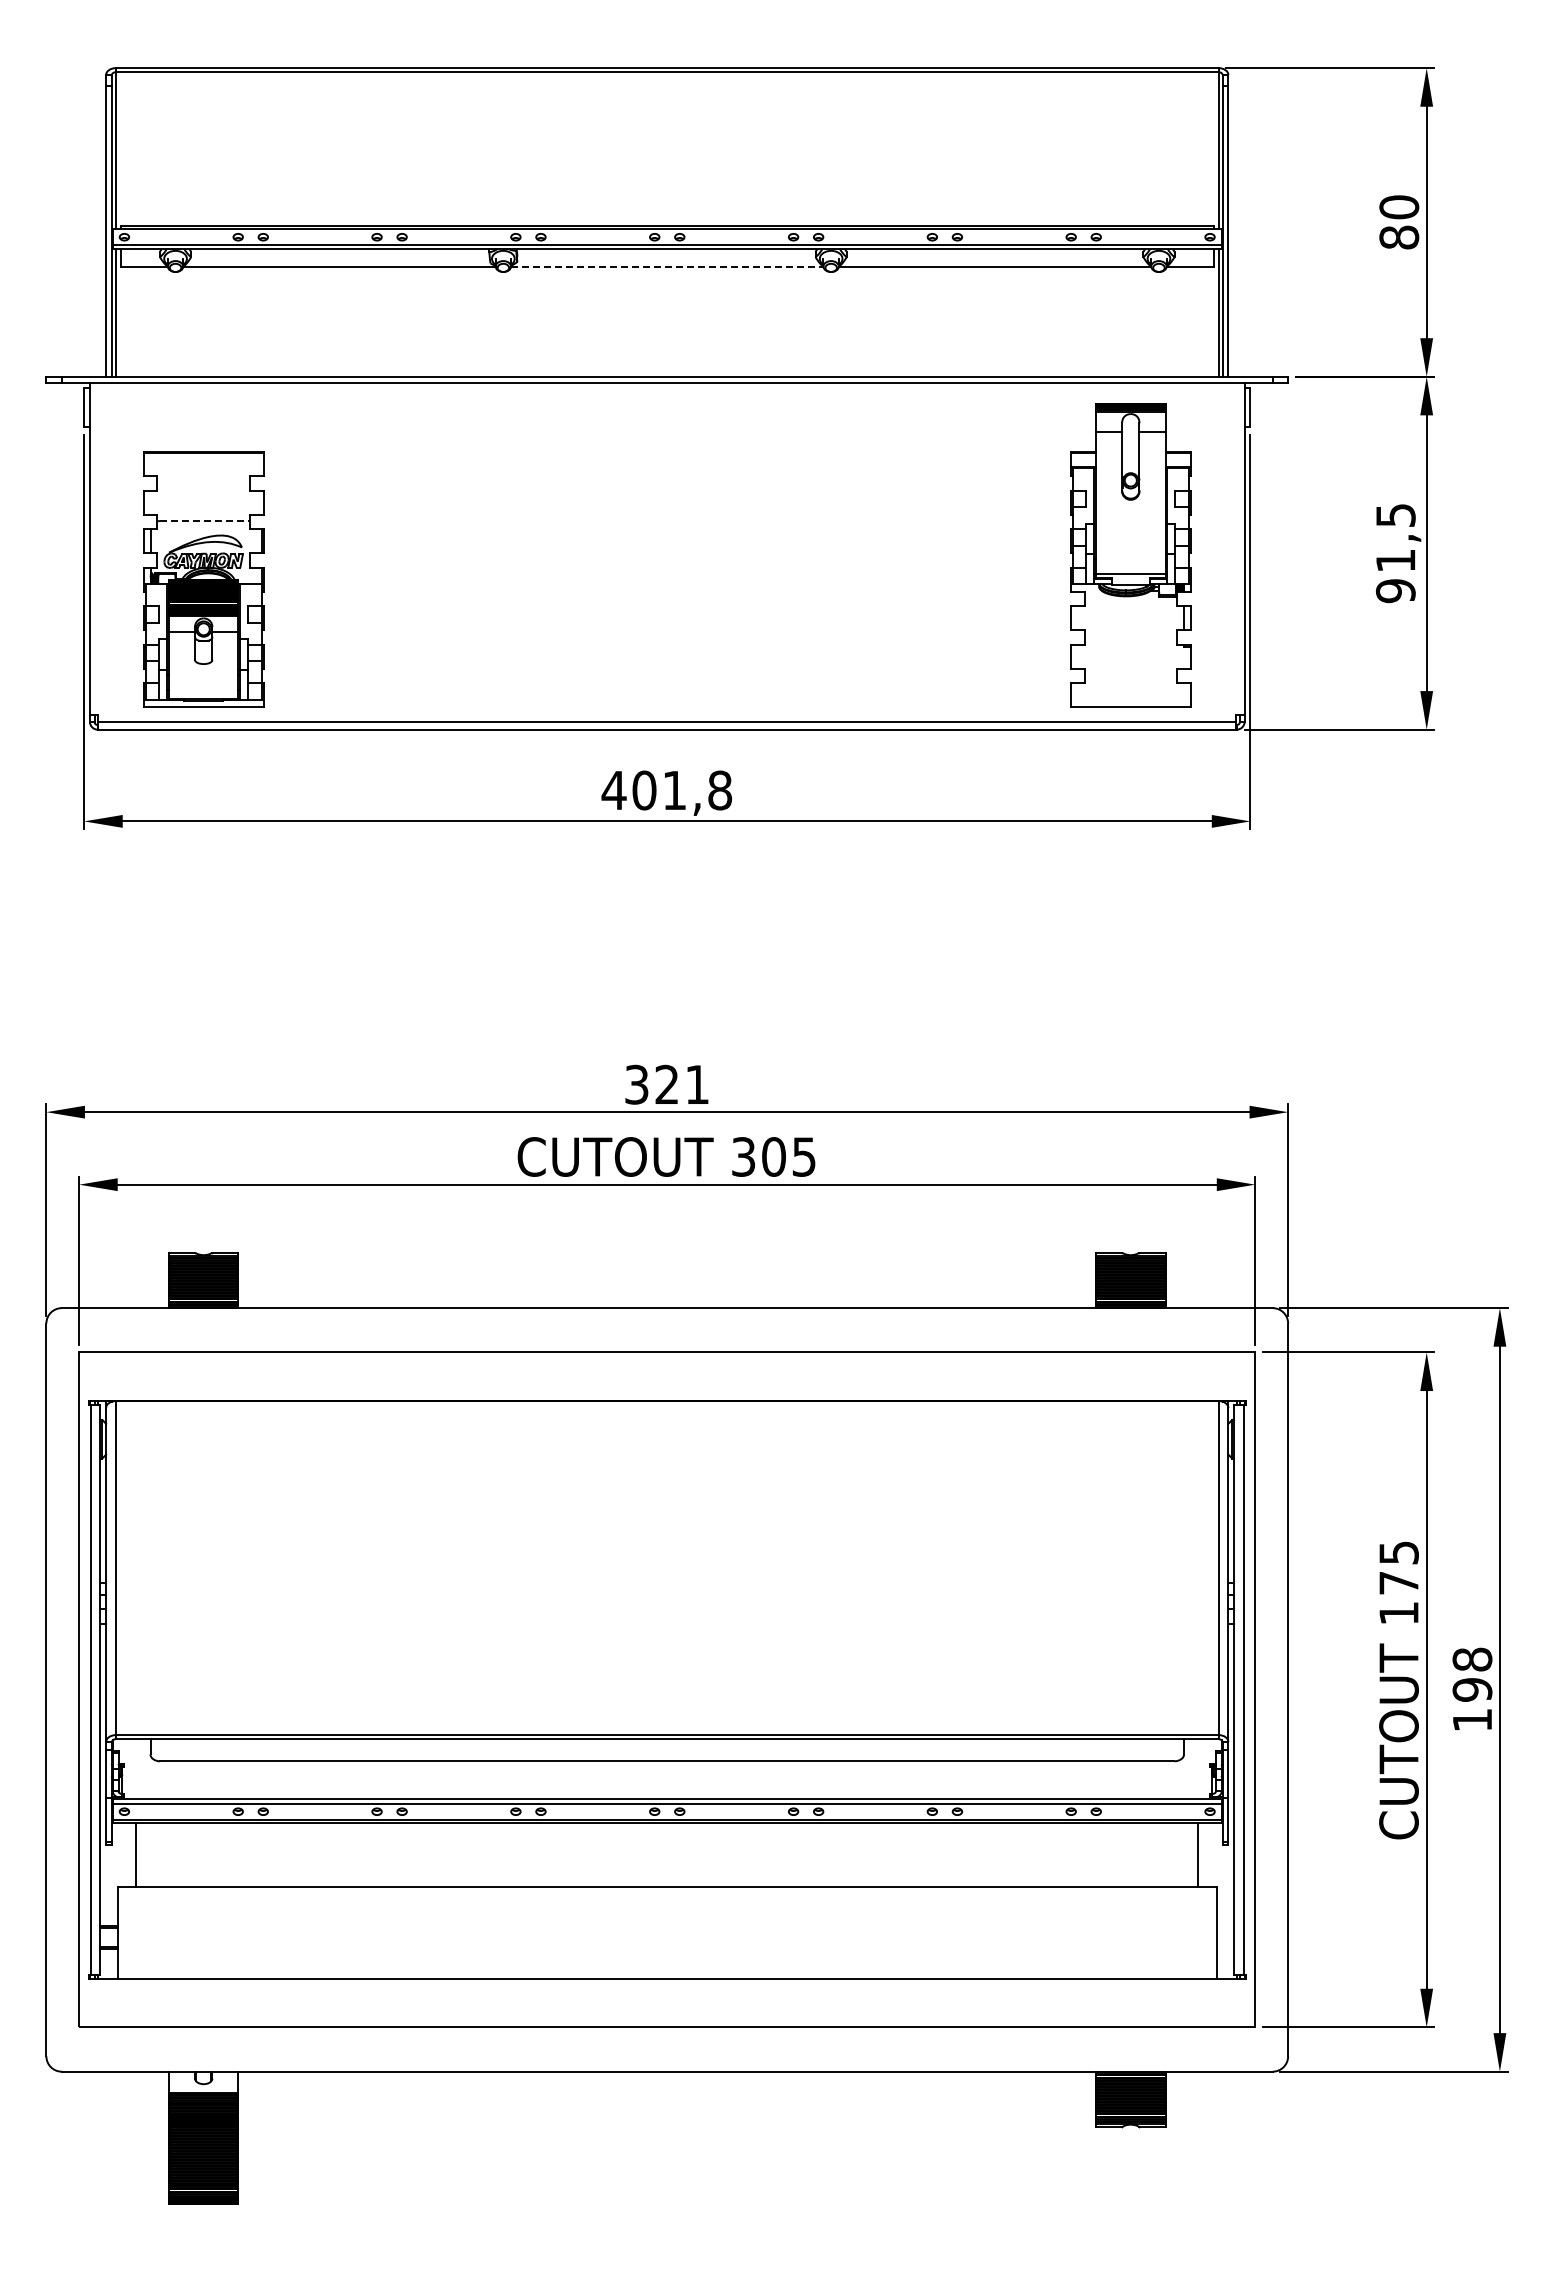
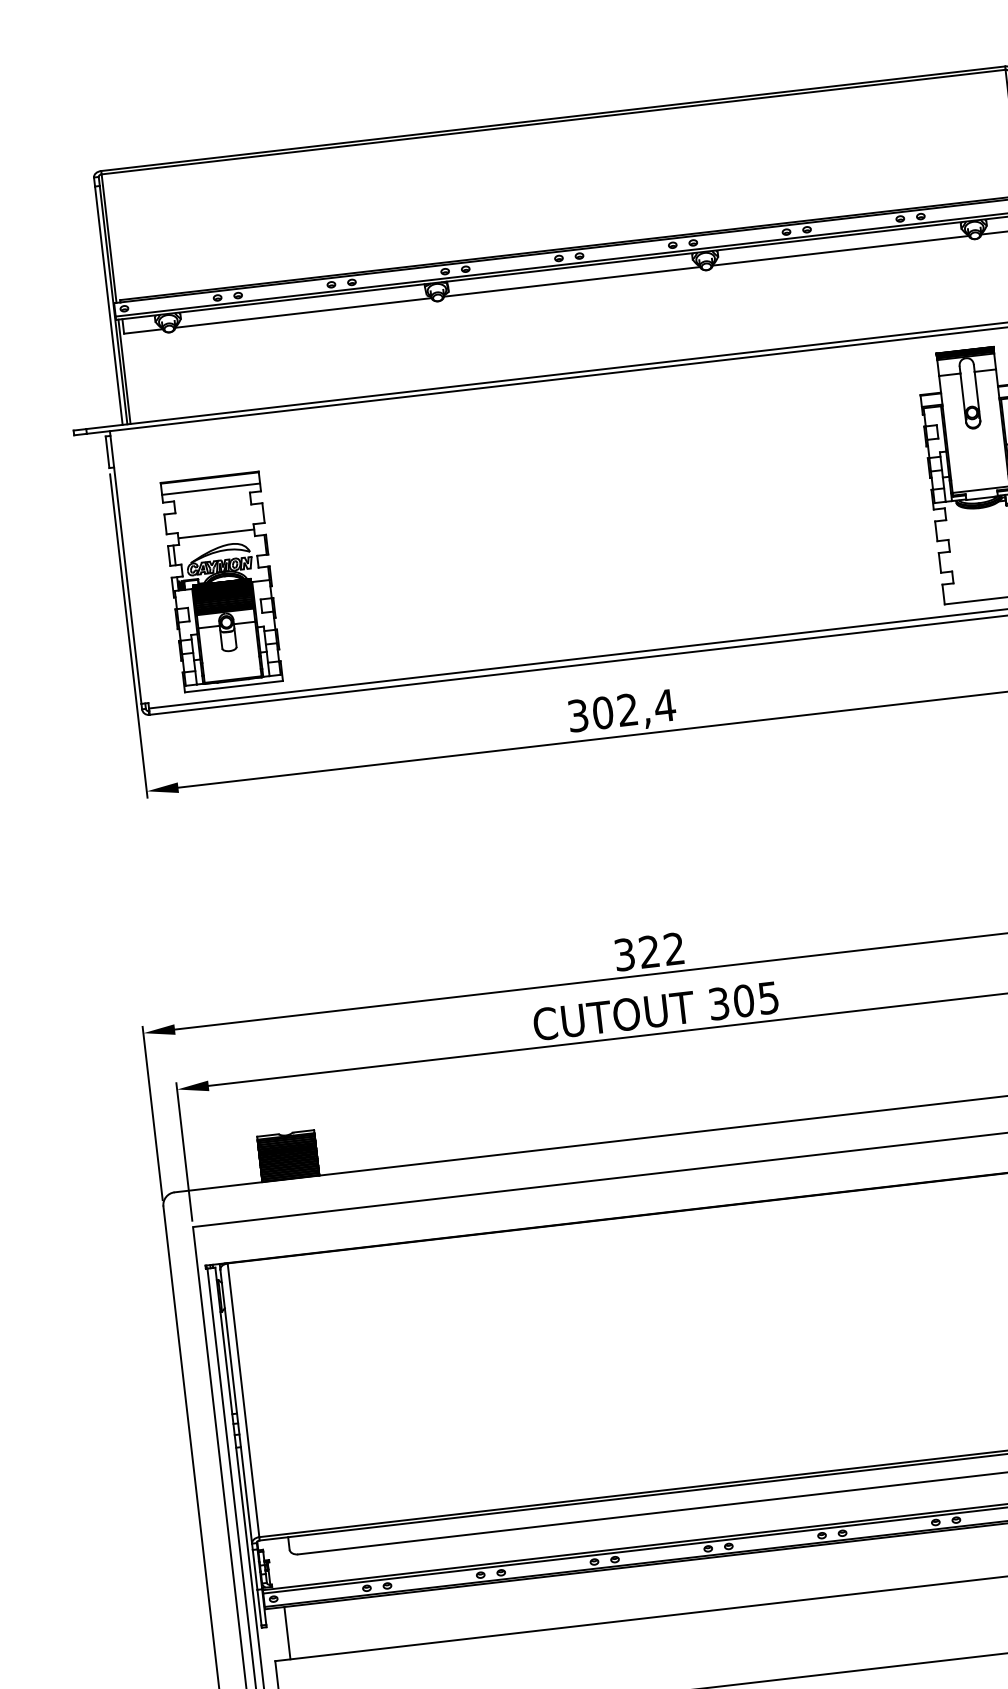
line: (667, 267) -> (572, 282), dashed -> solid
line: (203, 466) -> (210, 489), added
line: (205, 521) -> (217, 534), dashed -> solid
text: (666, 790) -> (621, 710), 401,8 -> 302,4
text: (696, 1083) -> (673, 948), 321 -> 322

